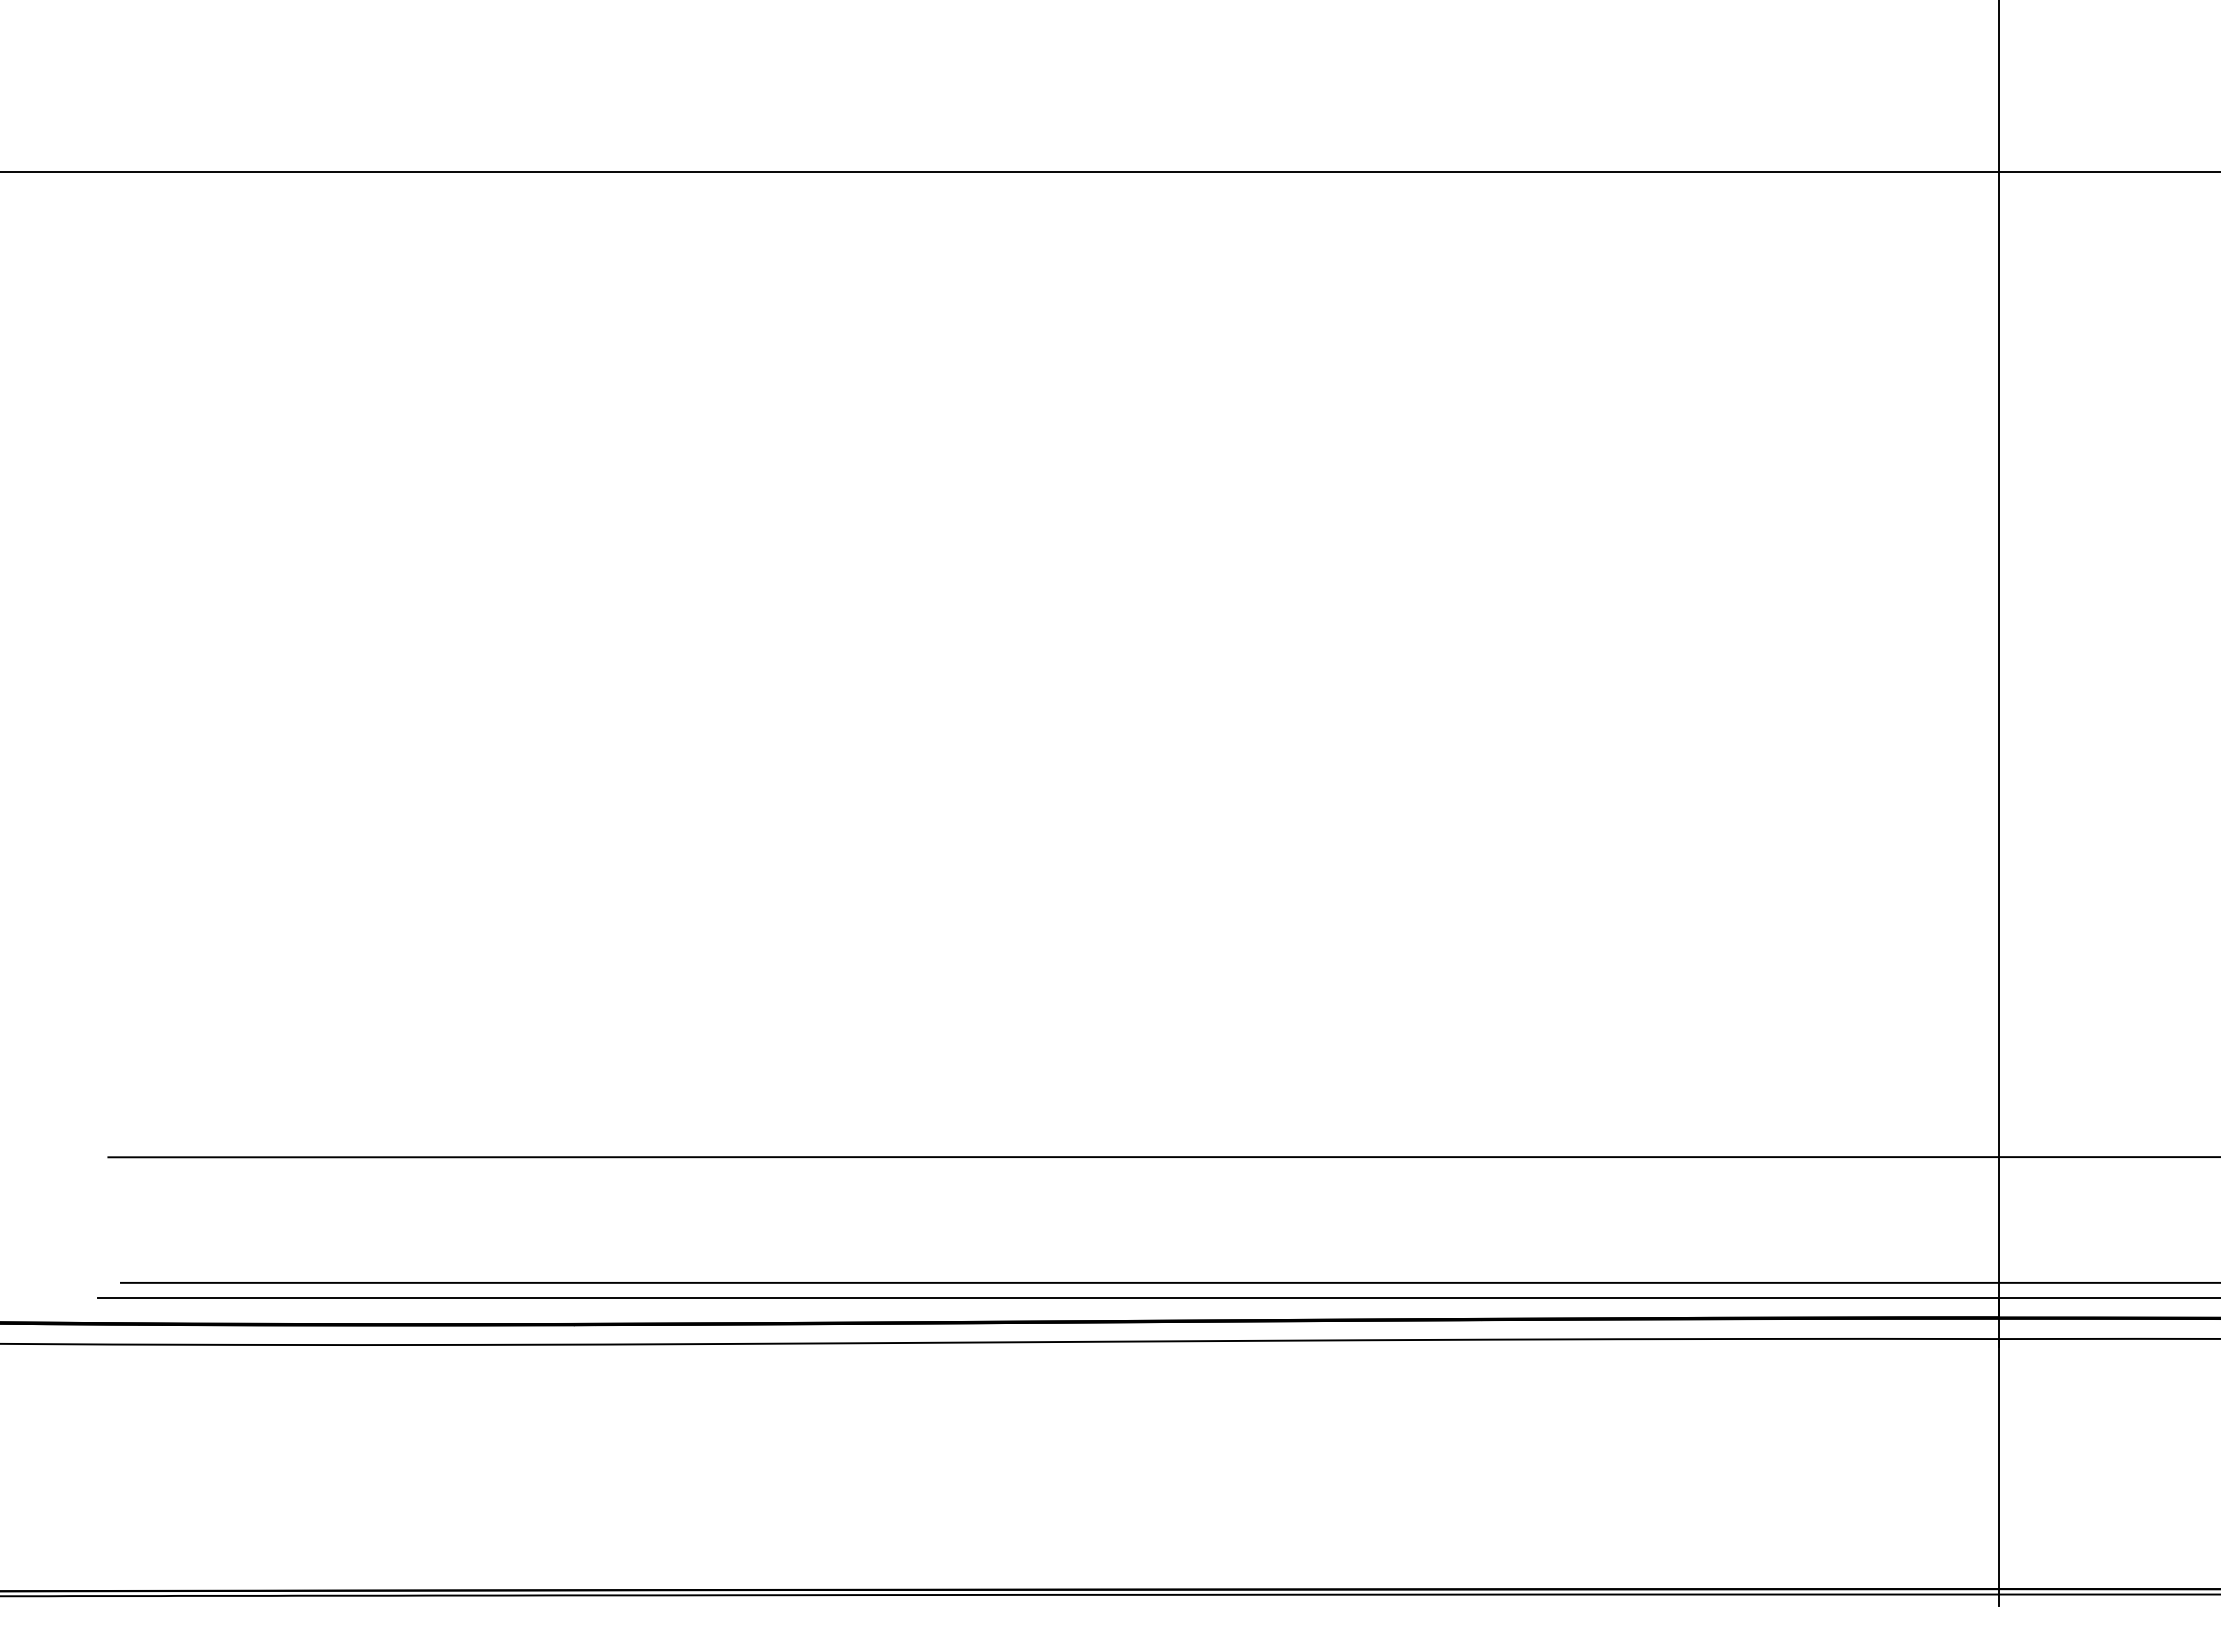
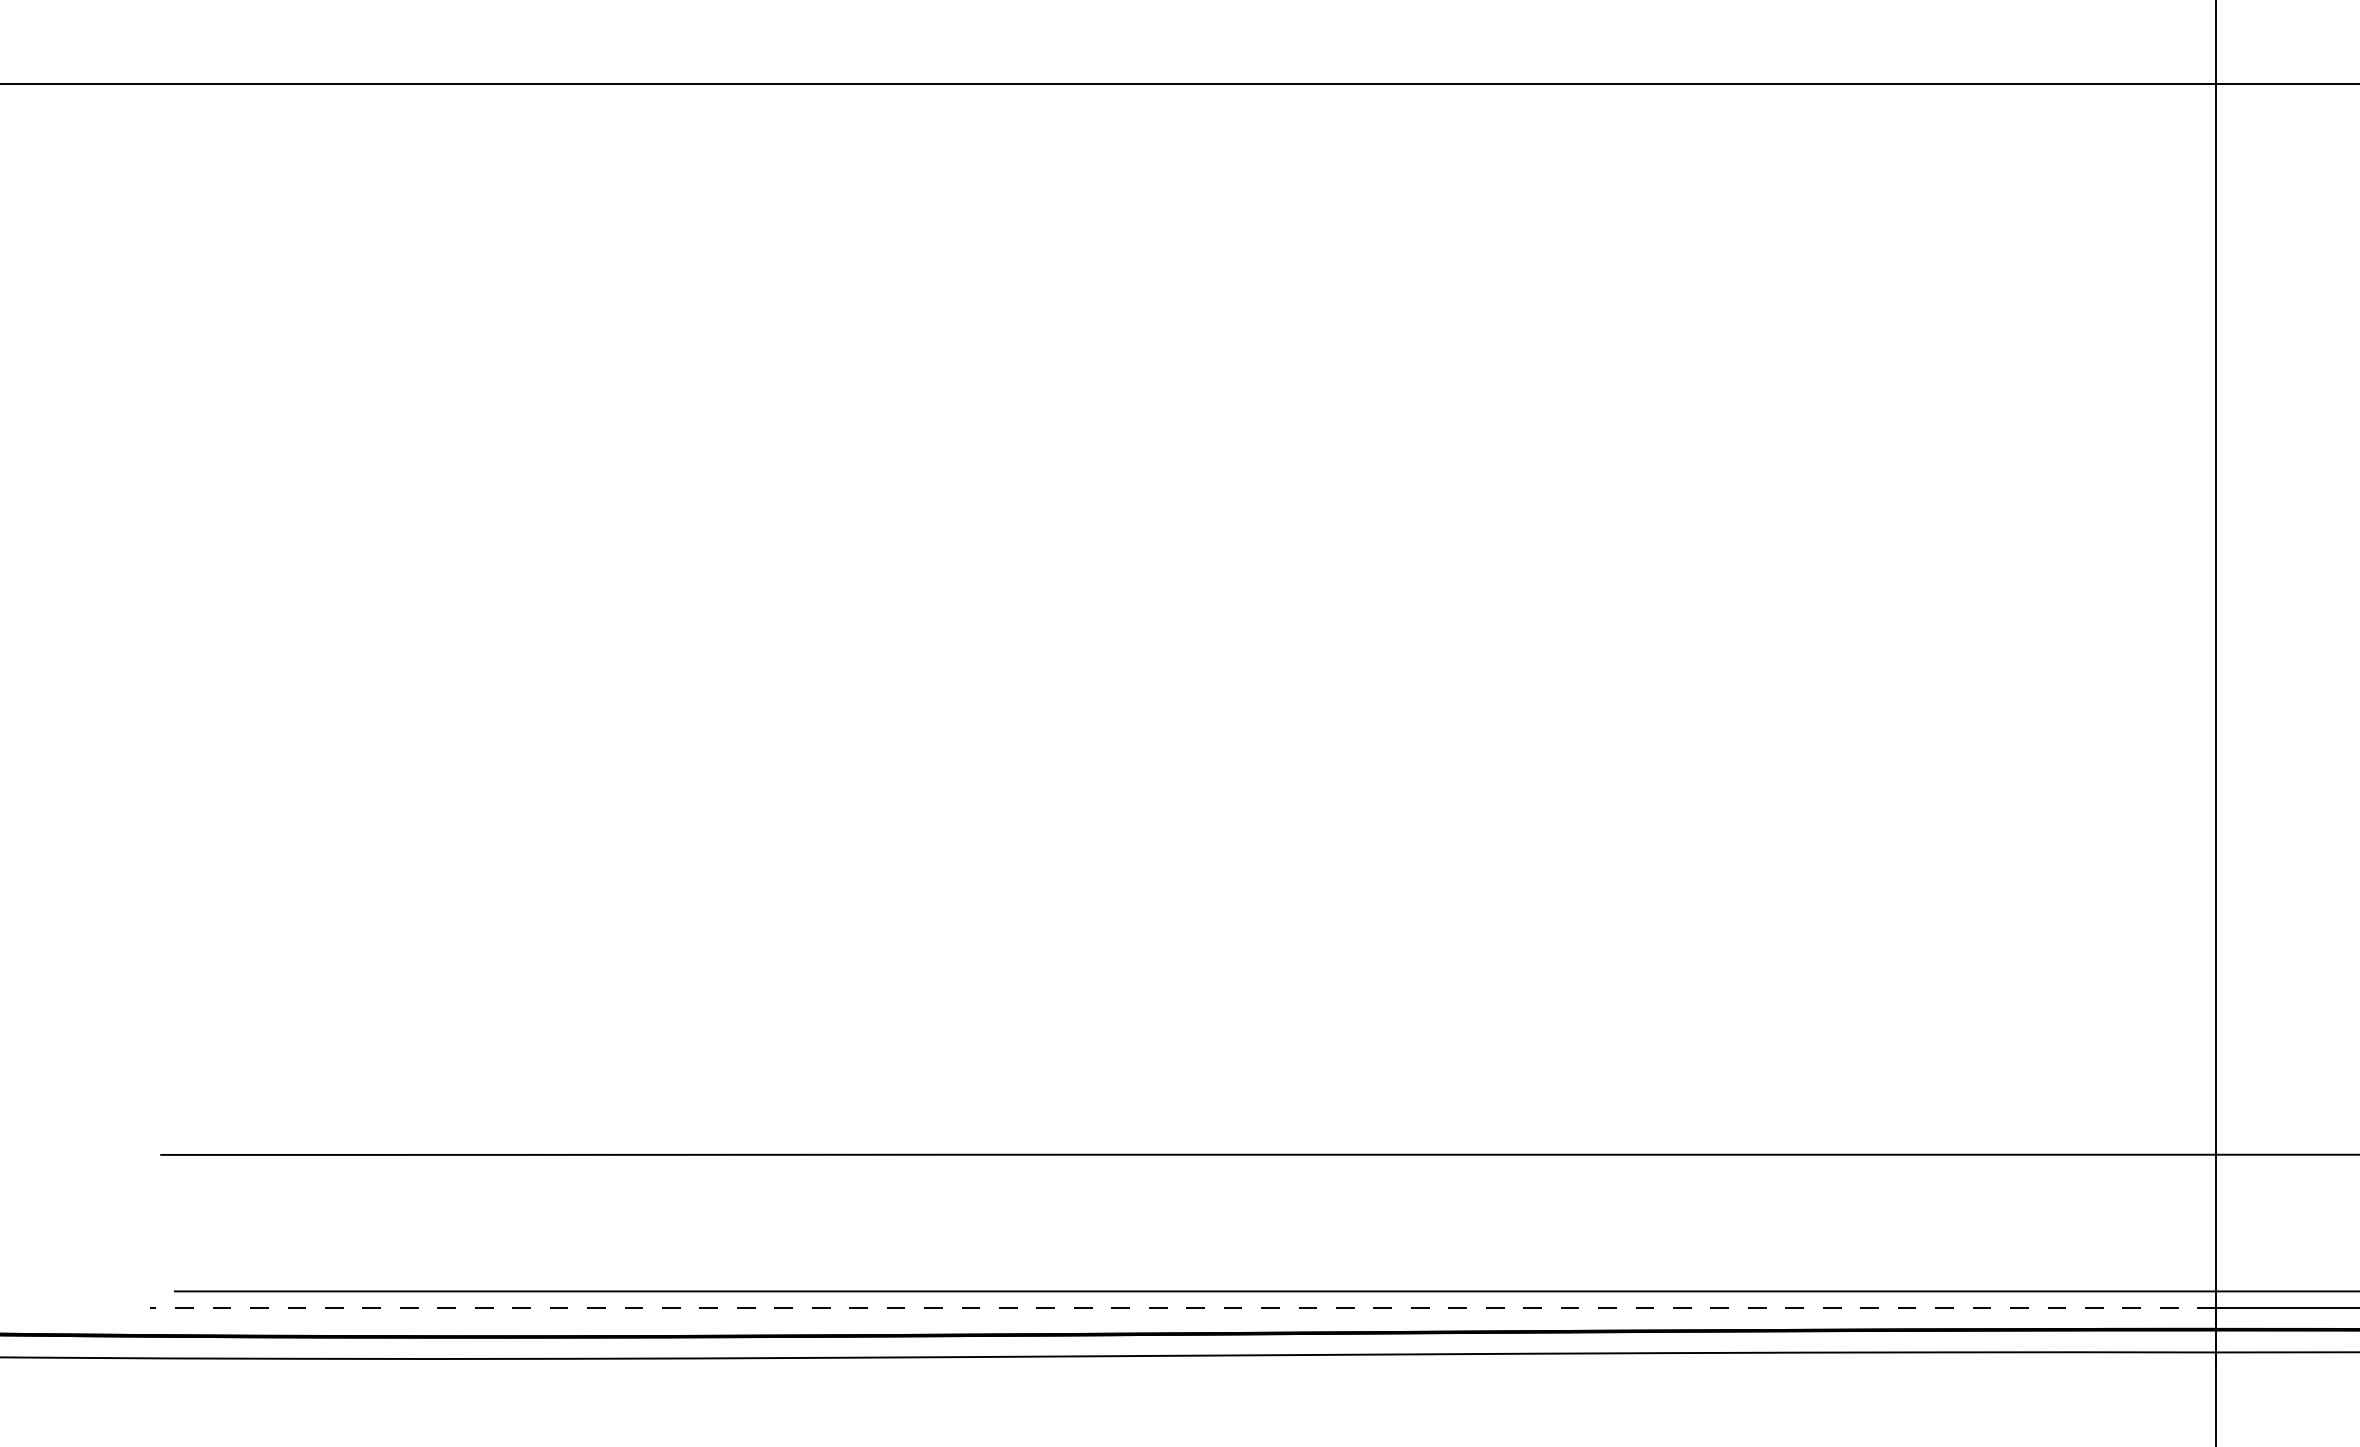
line: (1048, 1298) -> (1182, 1308), solid -> dashed

